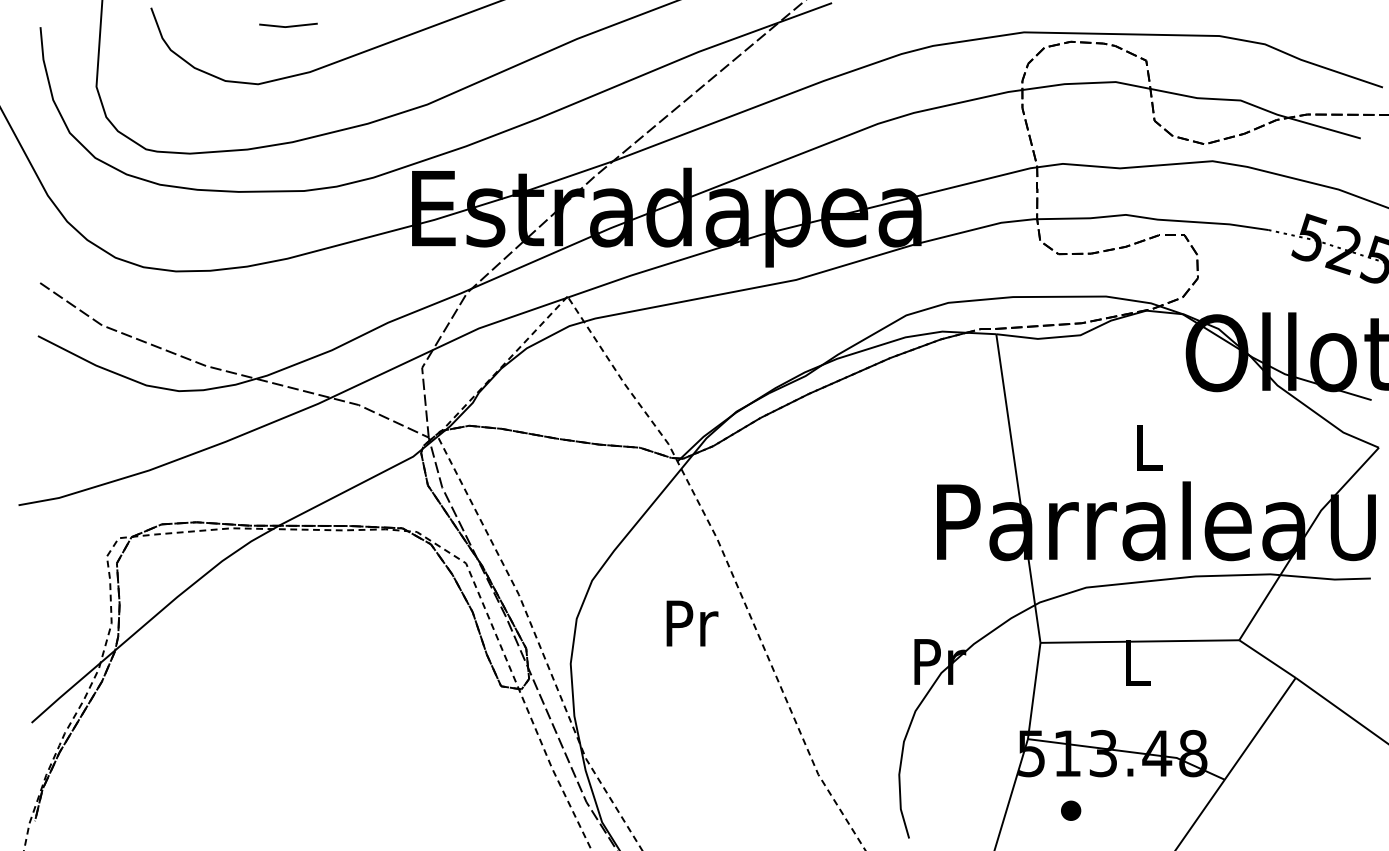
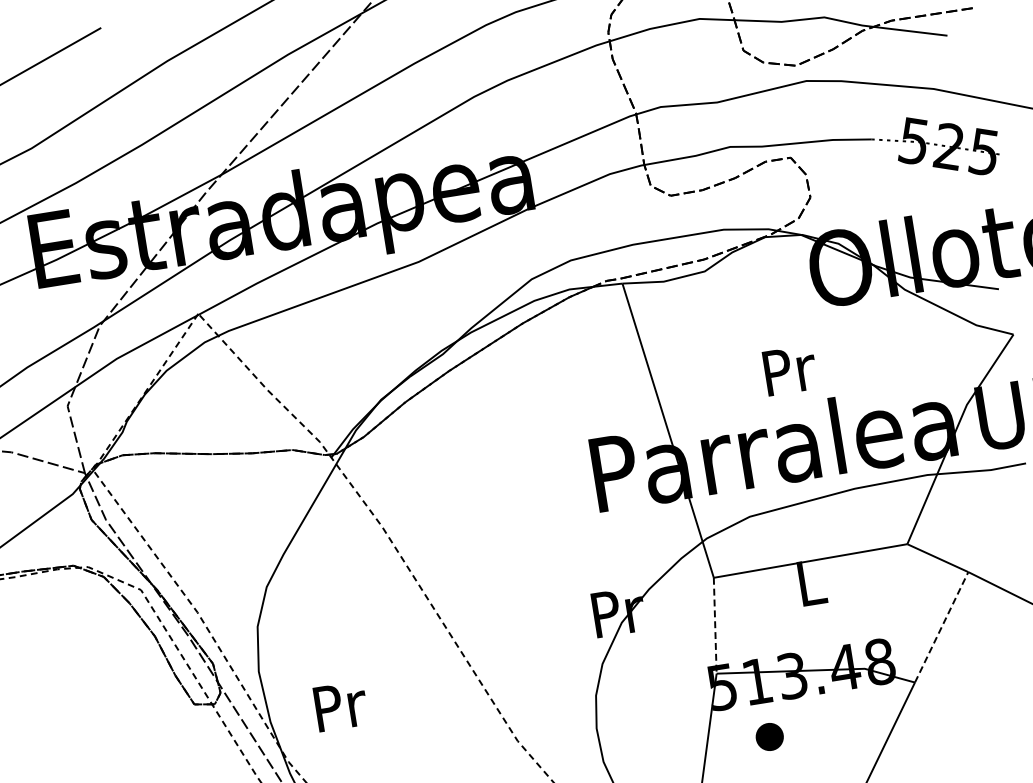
text: (1150, 447) -> (790, 370), L -> Pr
text: (692, 623) -> (341, 706), moved
line: (1034, 691) -> (715, 626), solid -> dashed
line: (1260, 728) -> (941, 626), solid -> dashed
part: (1071, 810) -> (770, 736), size x1.4

